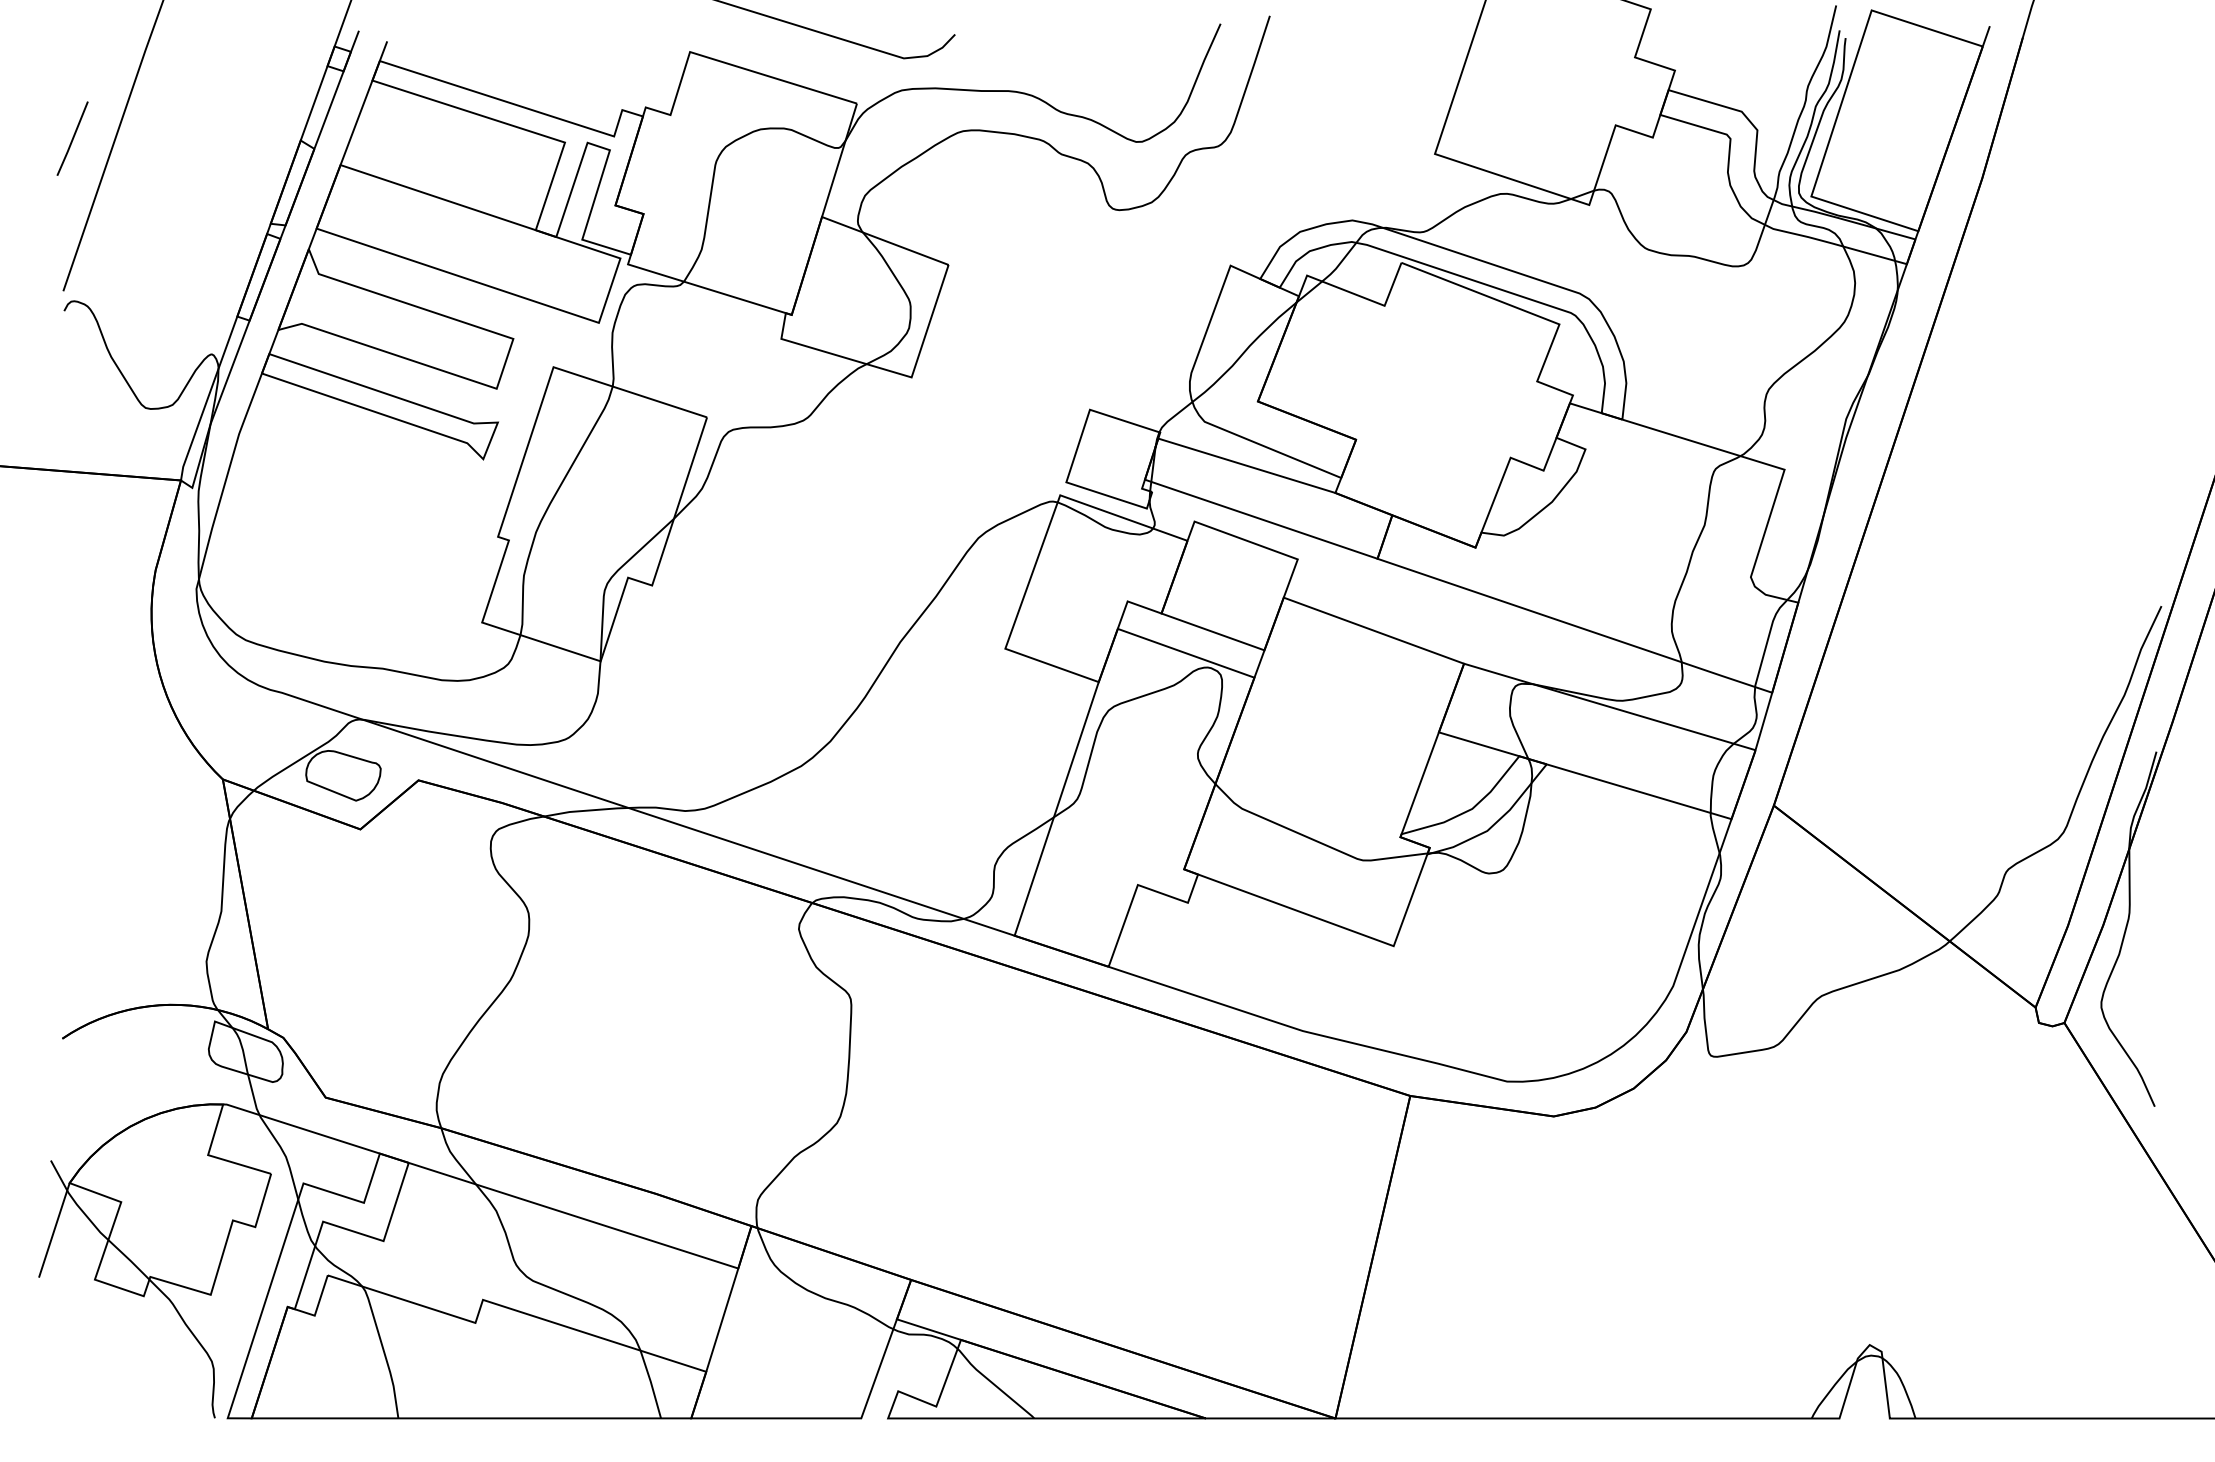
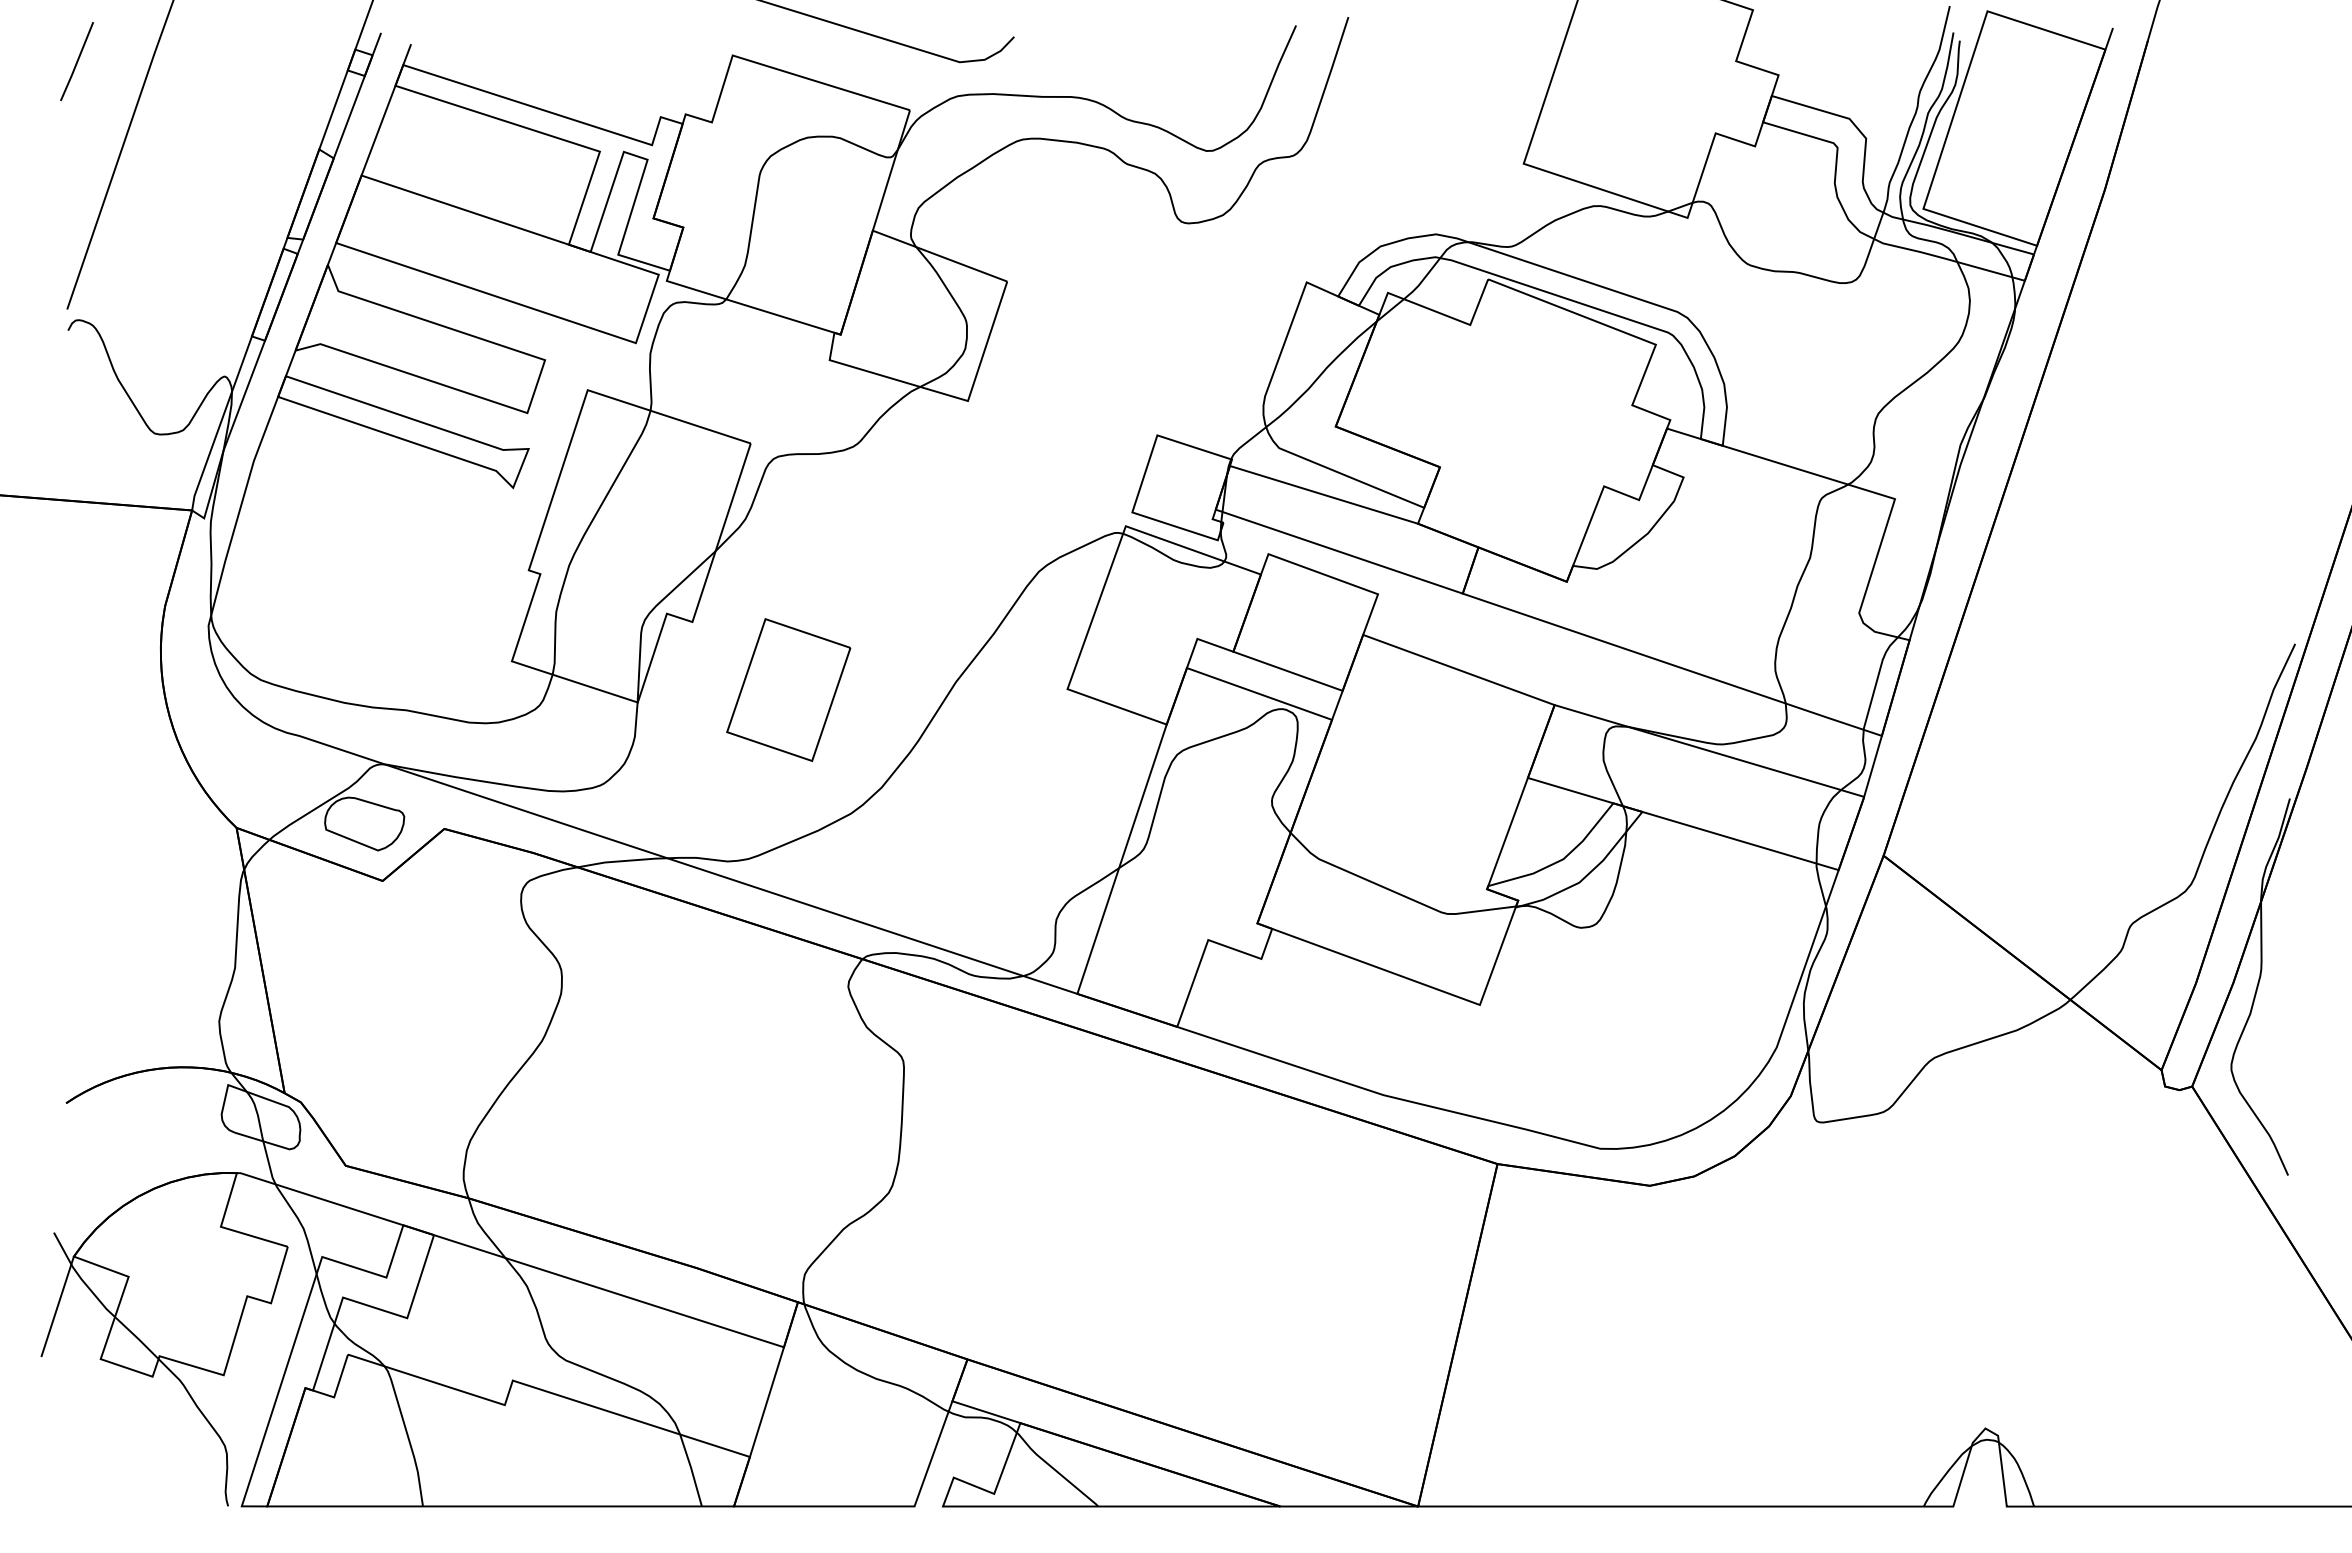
line: (72, 138) -> (76, 61), moved
part: (742, 649) -> (788, 689), added

